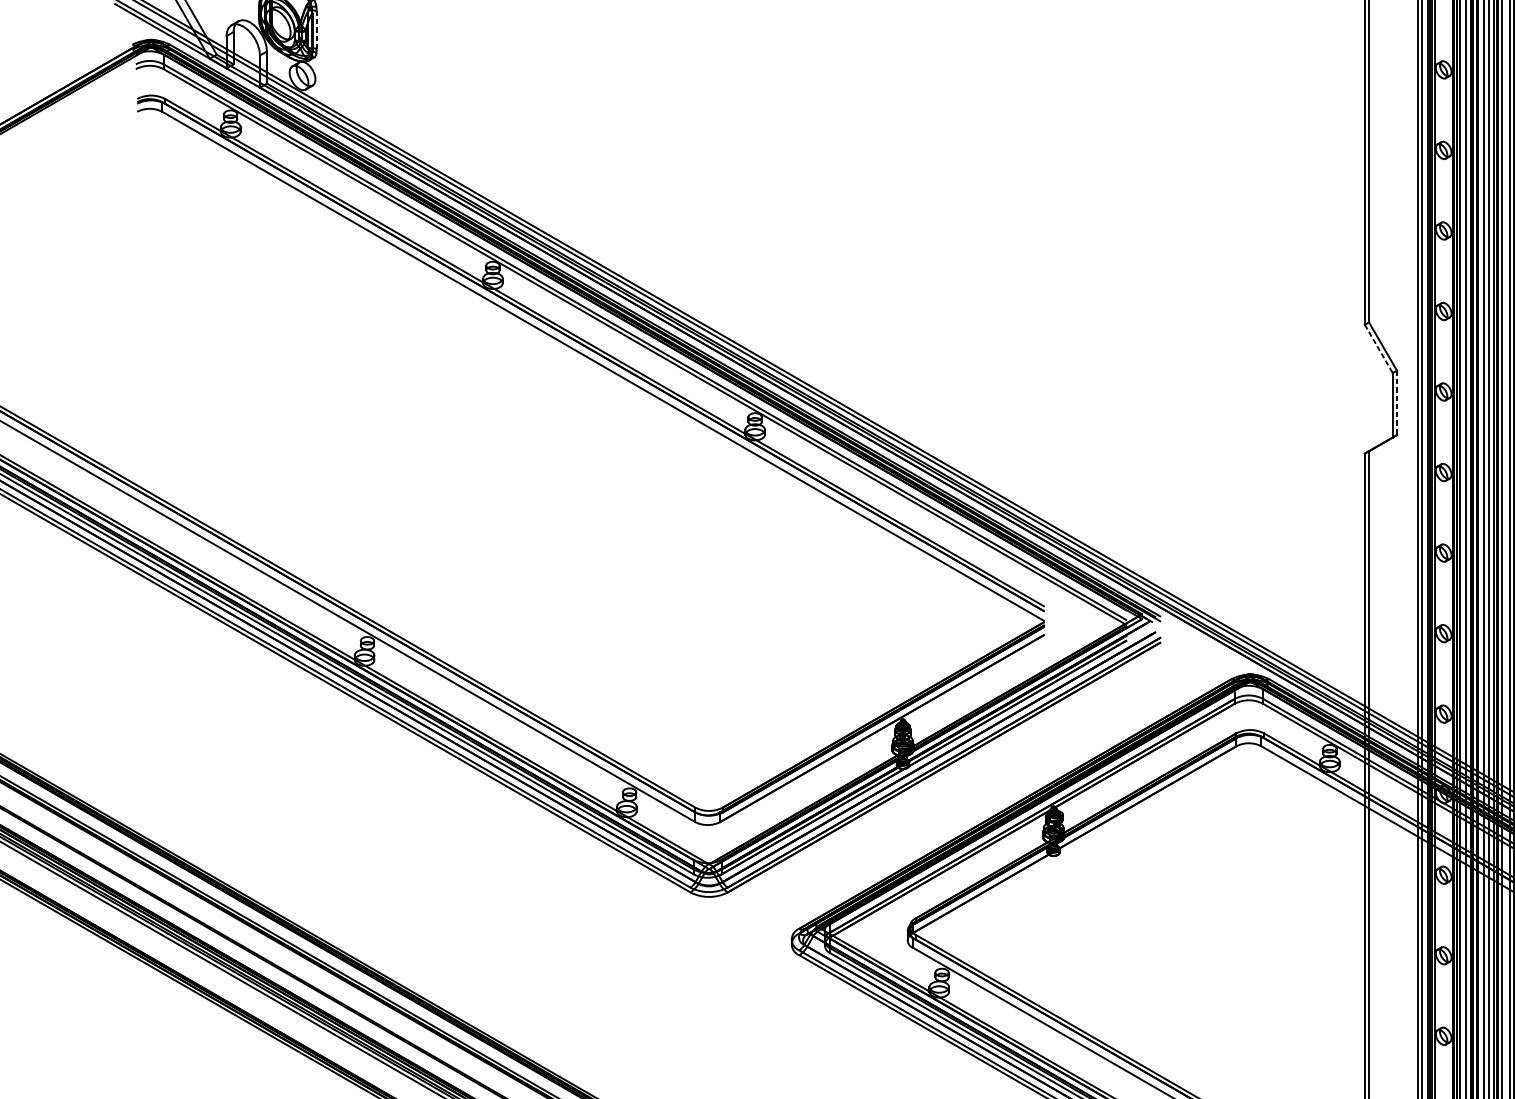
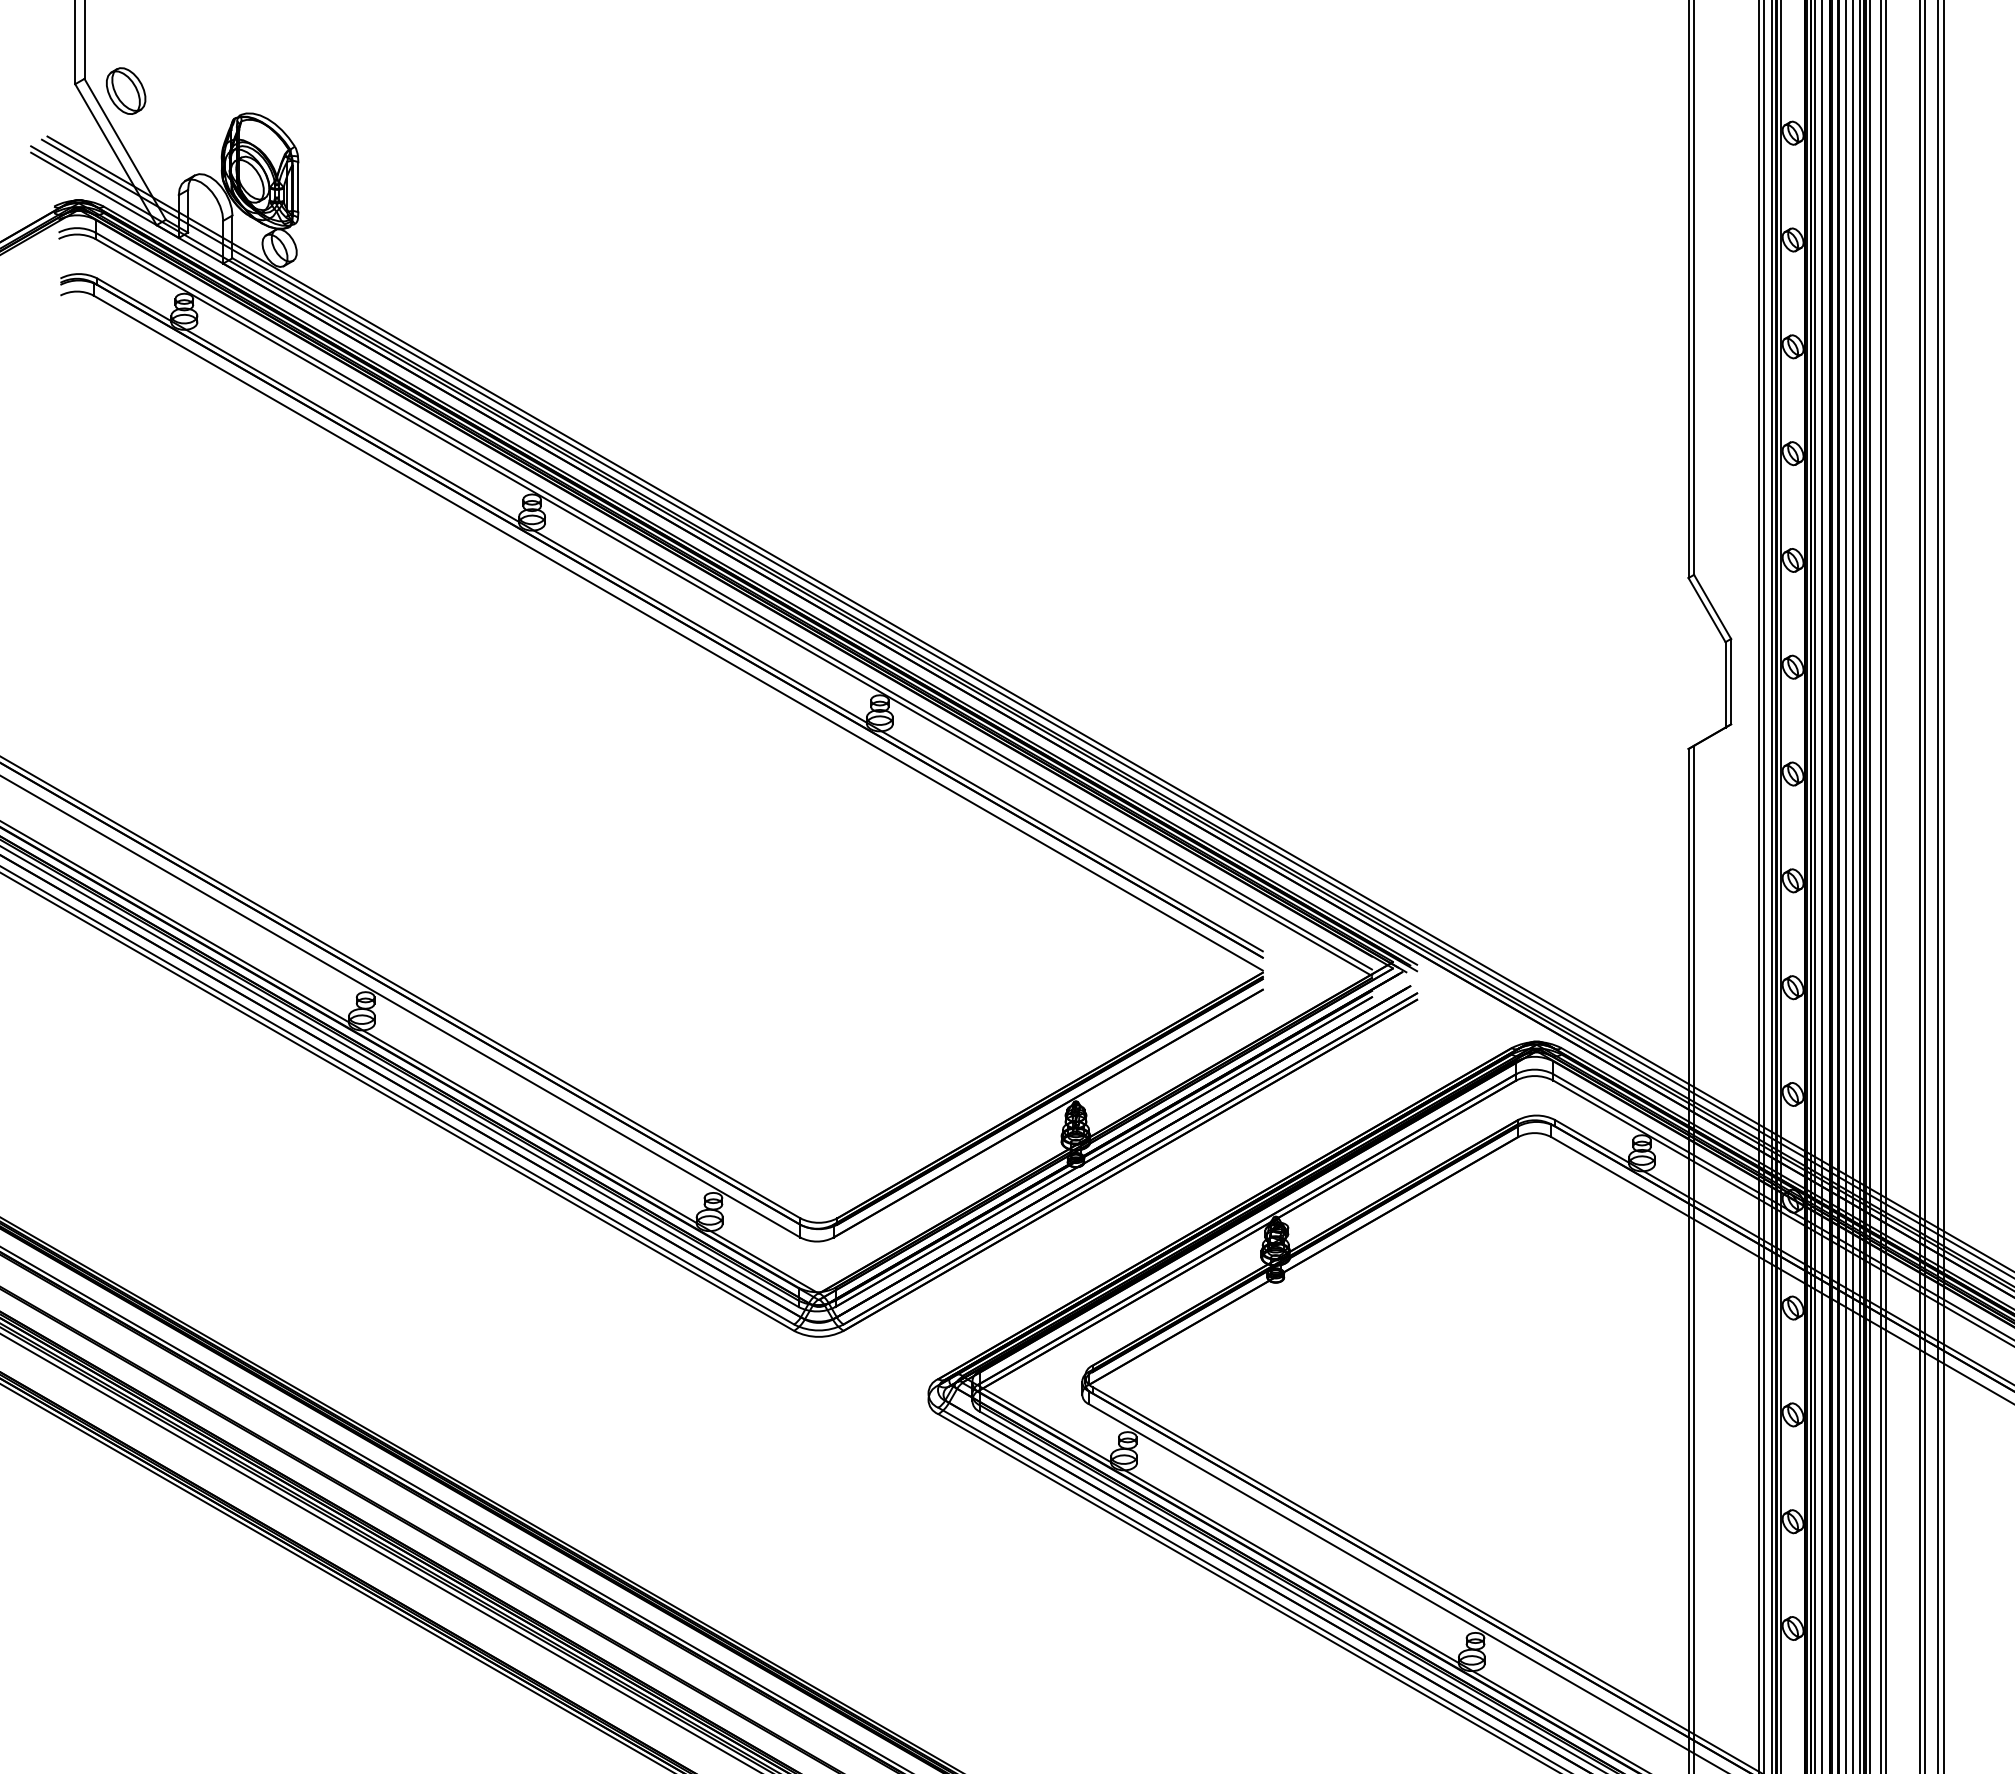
line: (316, 29) -> (298, 186), dashed -> solid
line: (1379, 349) -> (1707, 610), dashed -> solid
line: (1397, 402) -> (1731, 681), dashed -> solid

